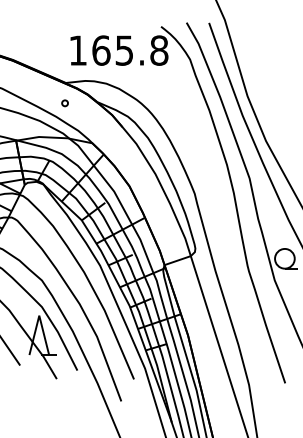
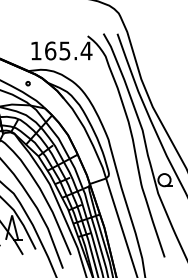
text: (159, 49) -> (86, 50), 165.8 -> 165.4

